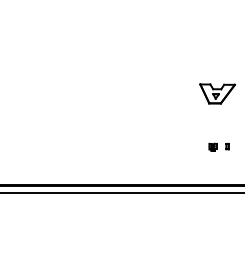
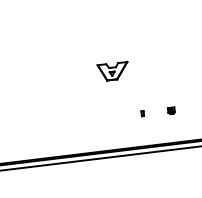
part: (217, 93) -> (113, 71), moved
part: (227, 146) -> (142, 113), moved

